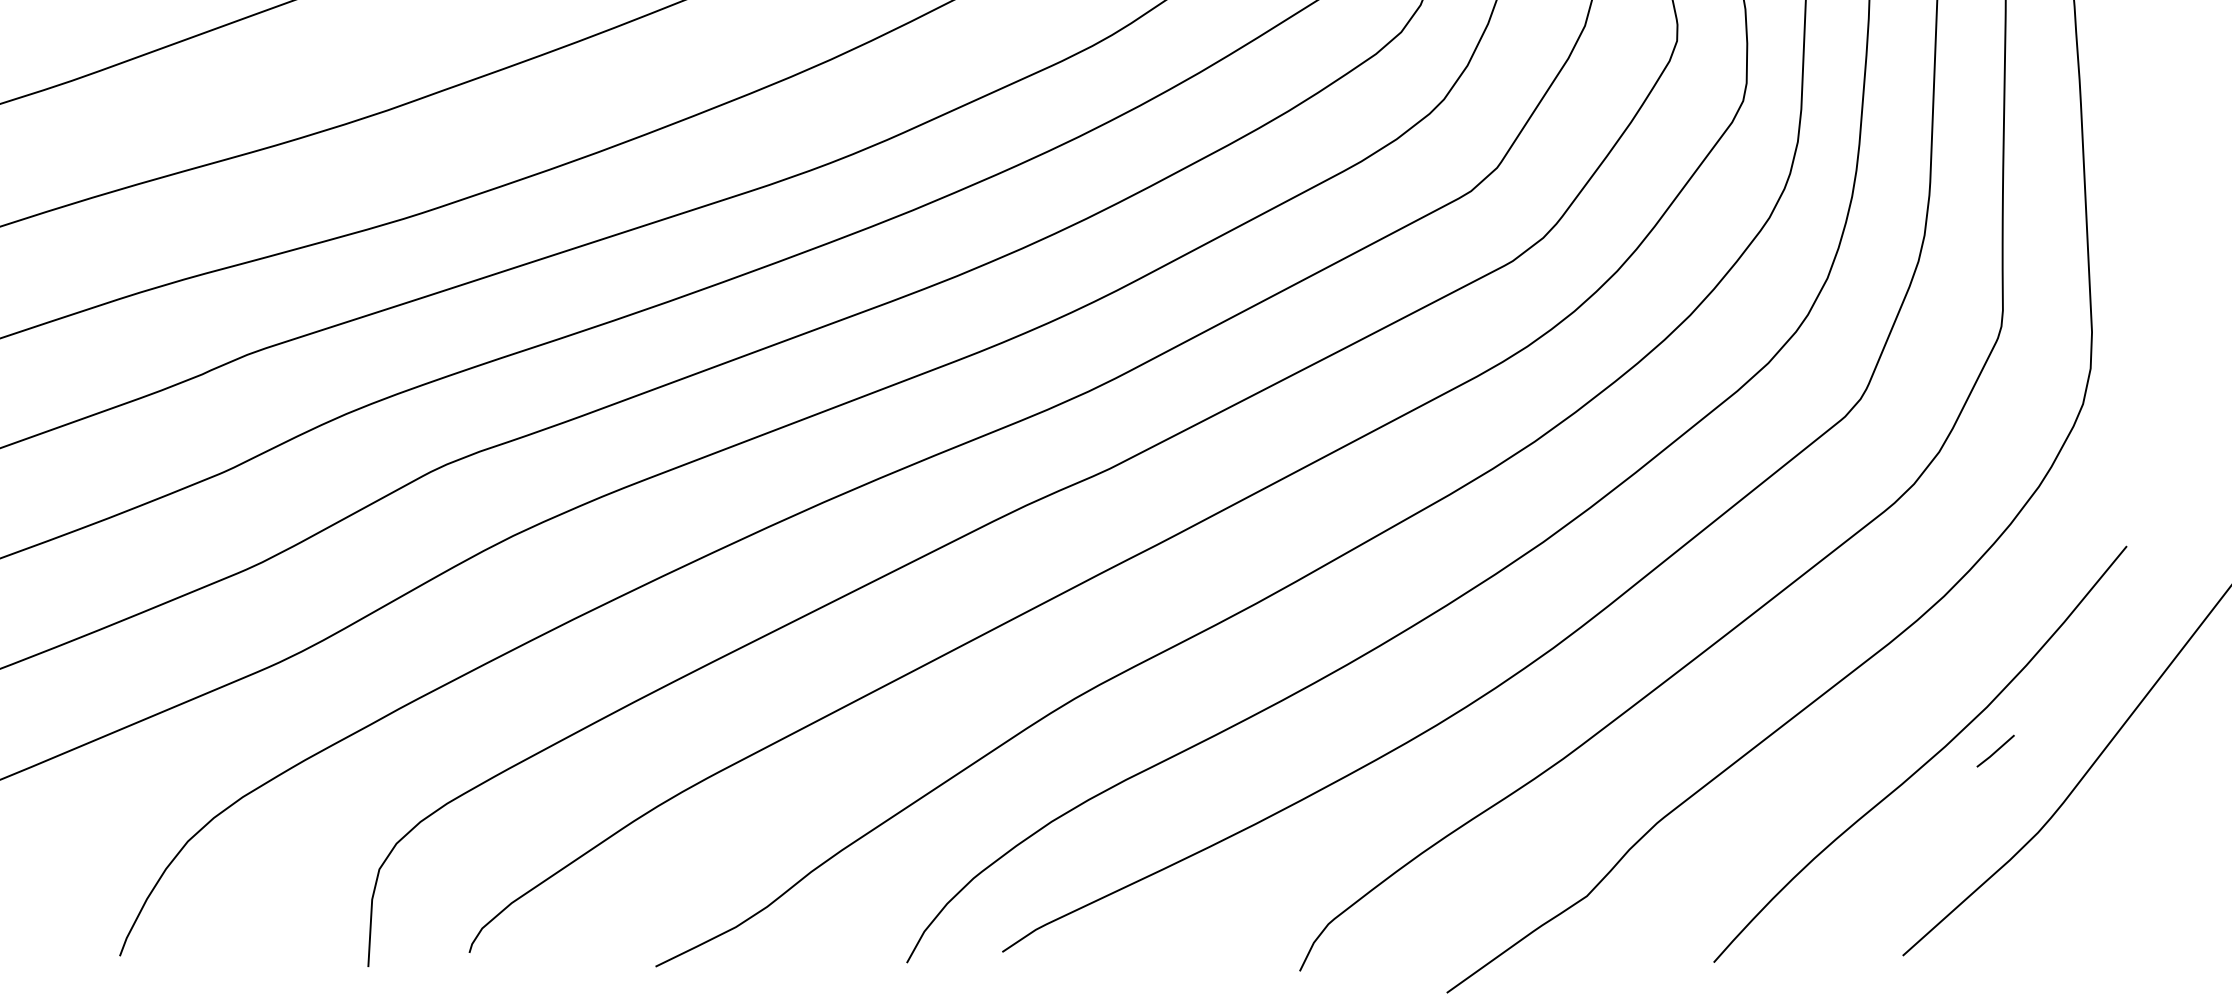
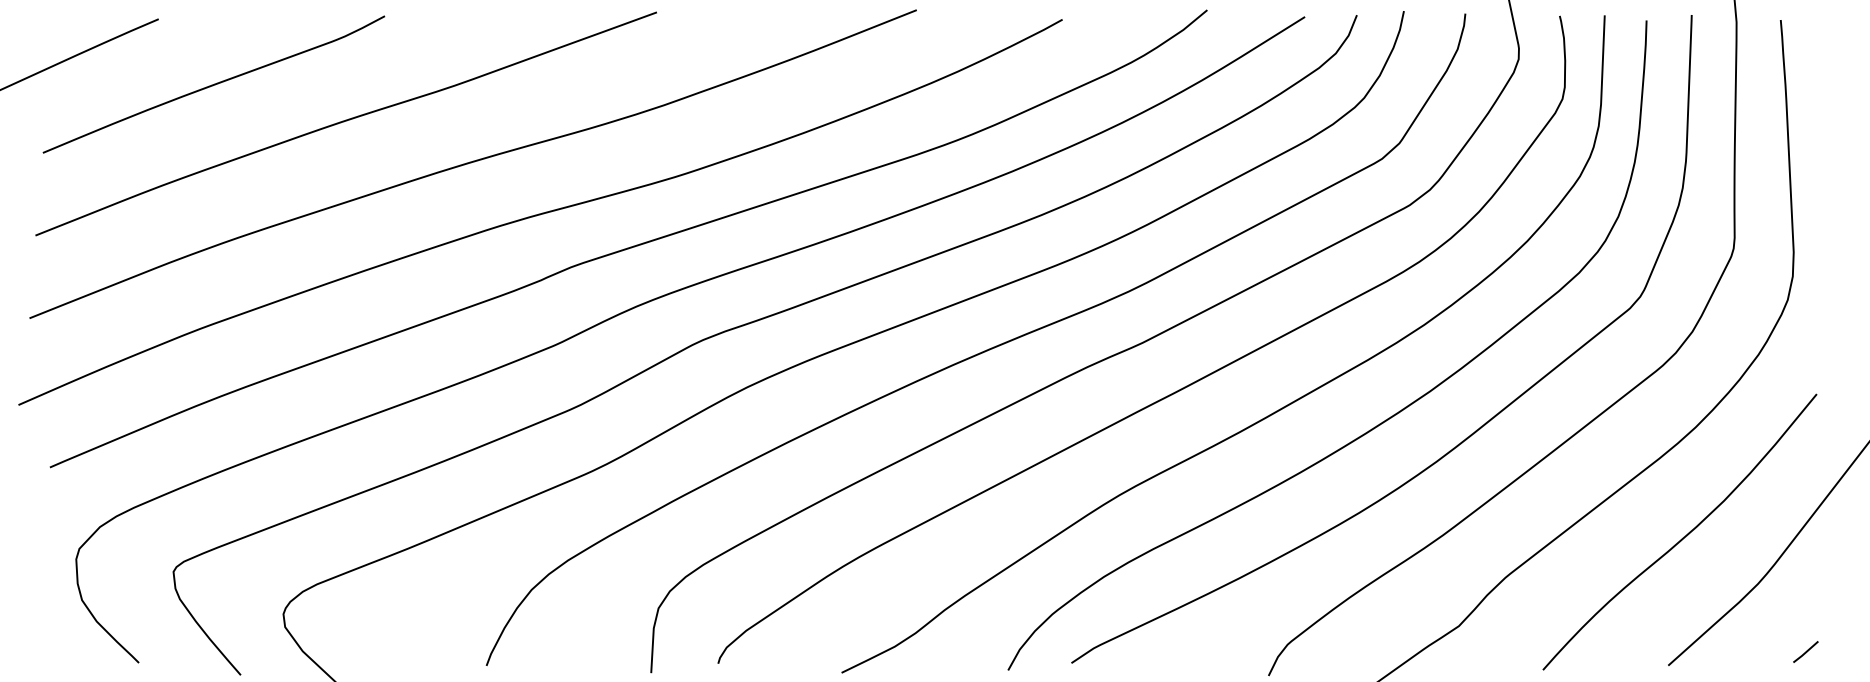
line: (1995, 750) -> (1805, 651), moved

